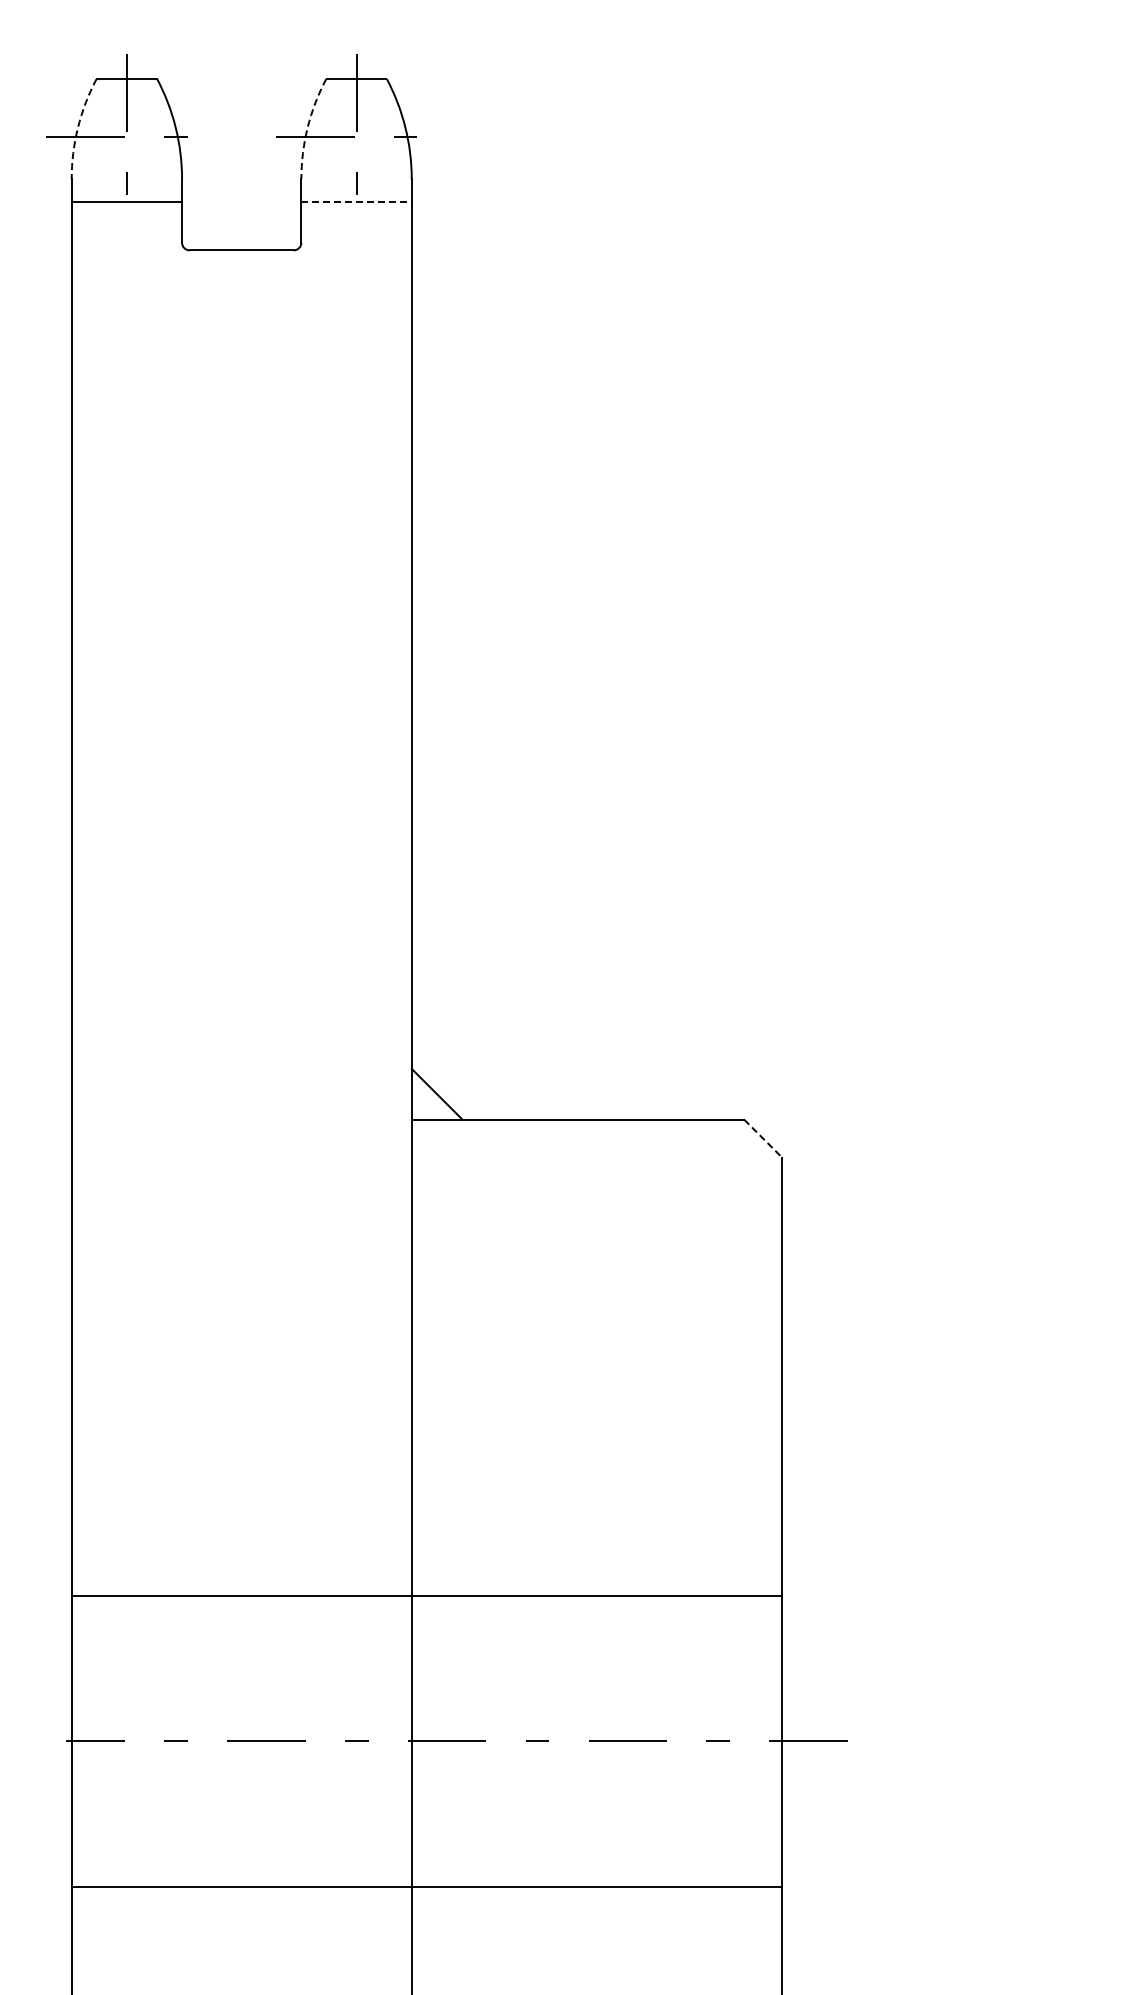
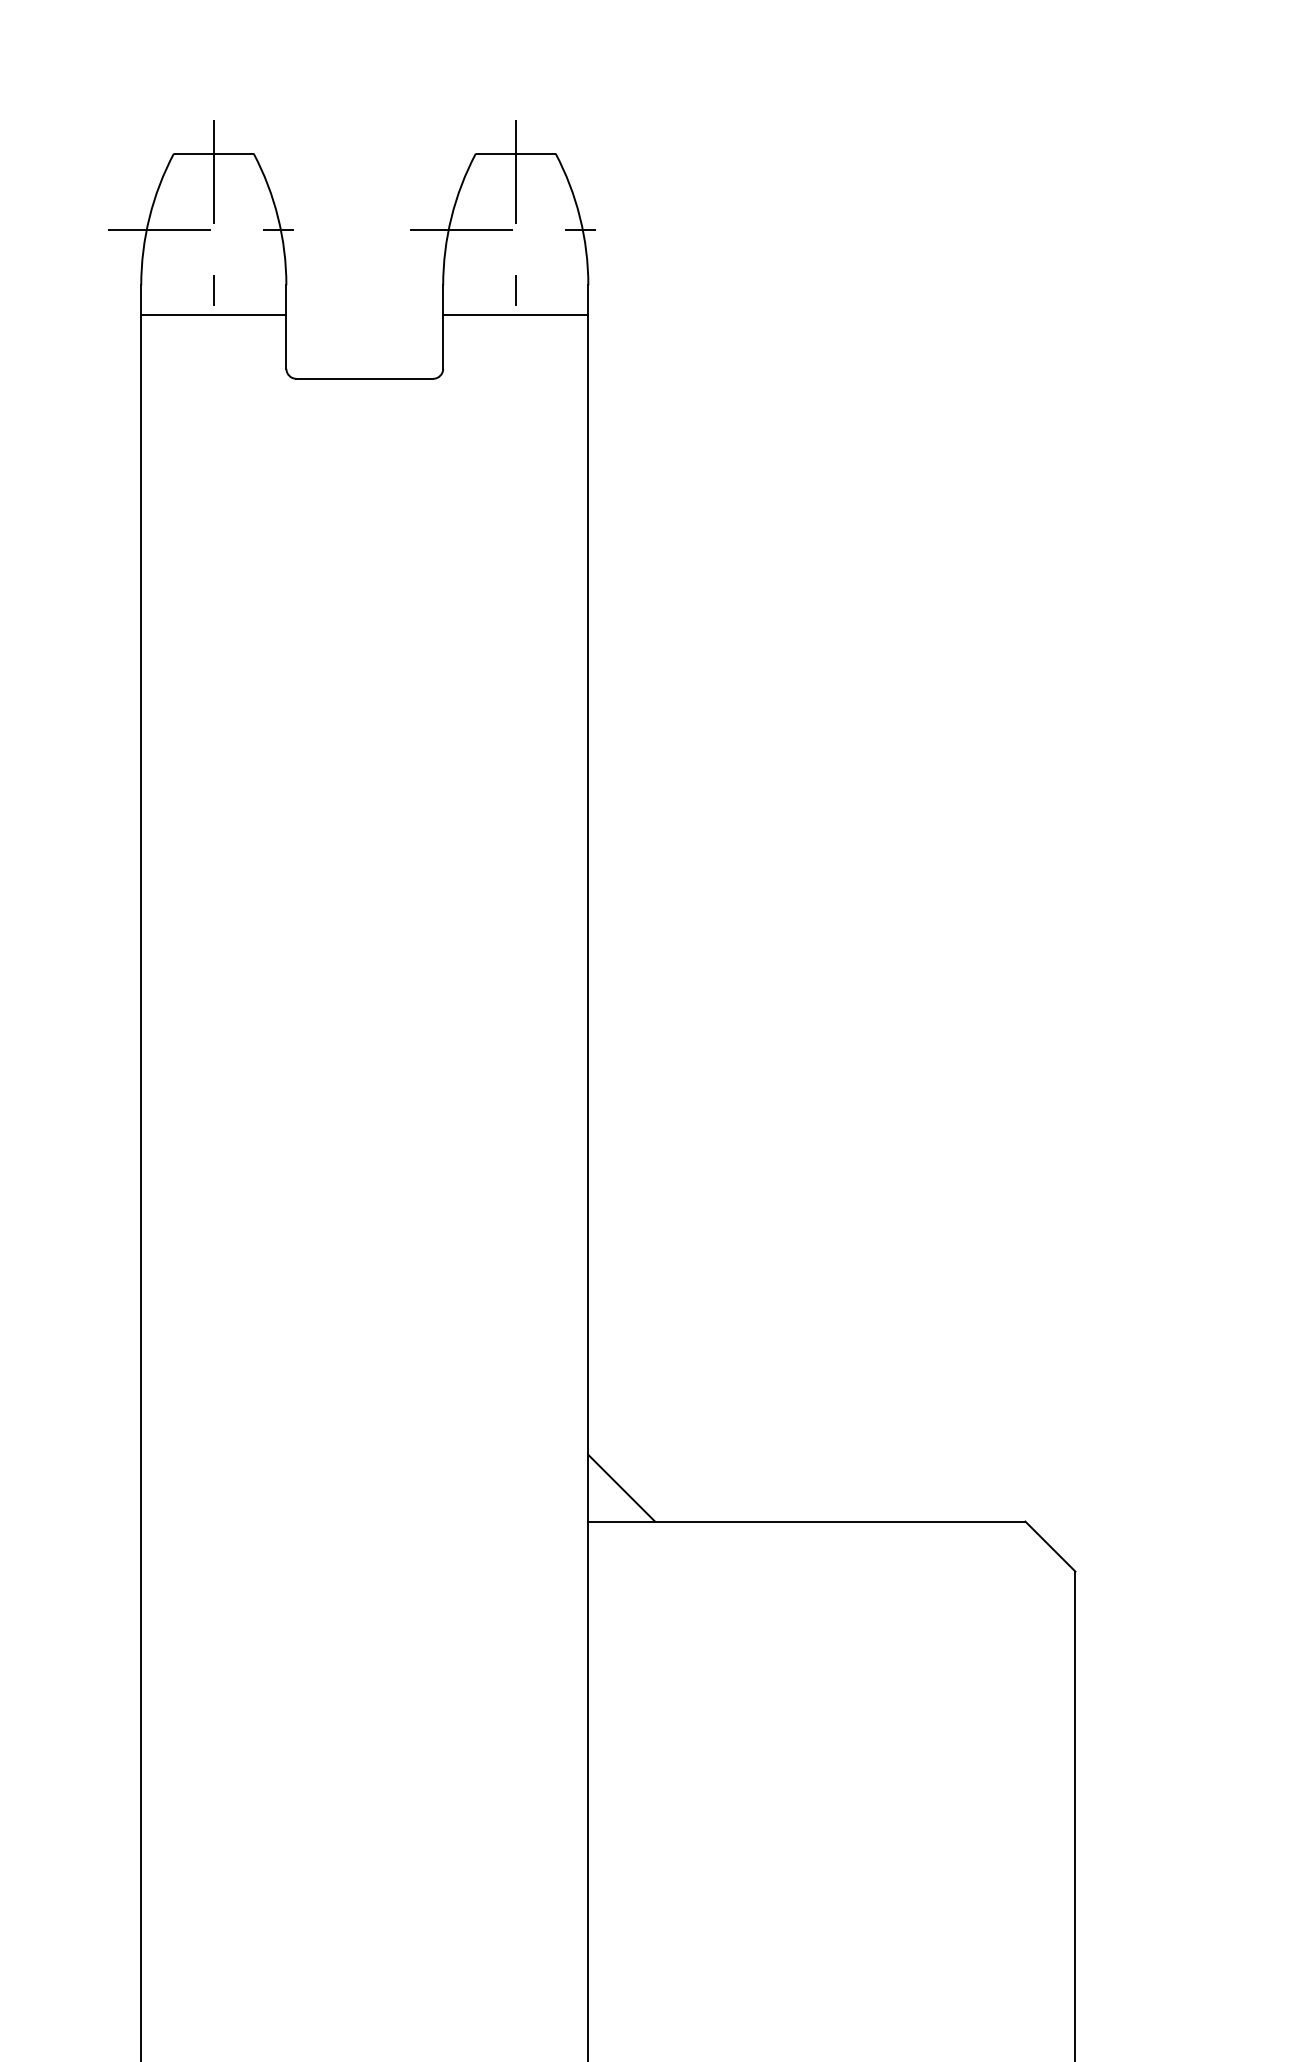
arc: (77, 127) -> (148, 217), dashed -> solid
arc: (307, 127) -> (451, 217), dashed -> solid
line: (357, 201) -> (516, 314), dashed -> solid
line: (763, 1138) -> (1050, 1546), dashed -> solid

